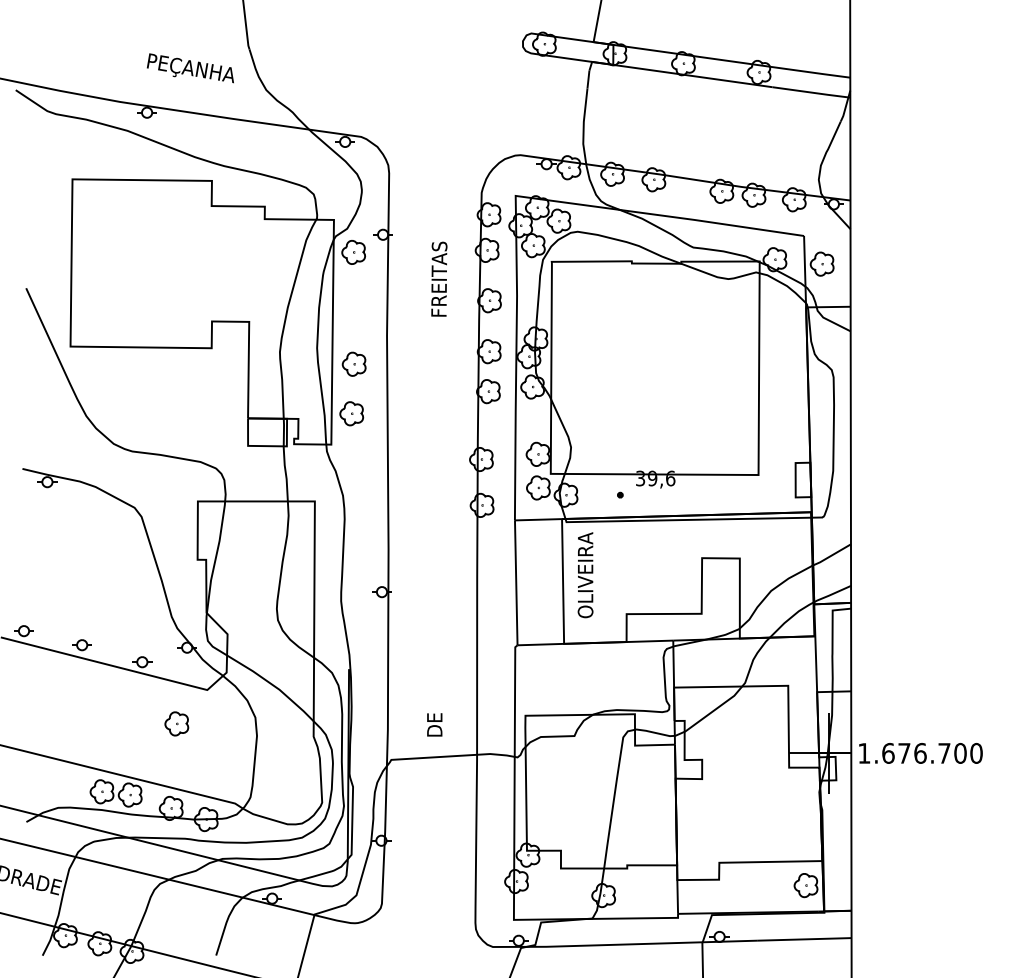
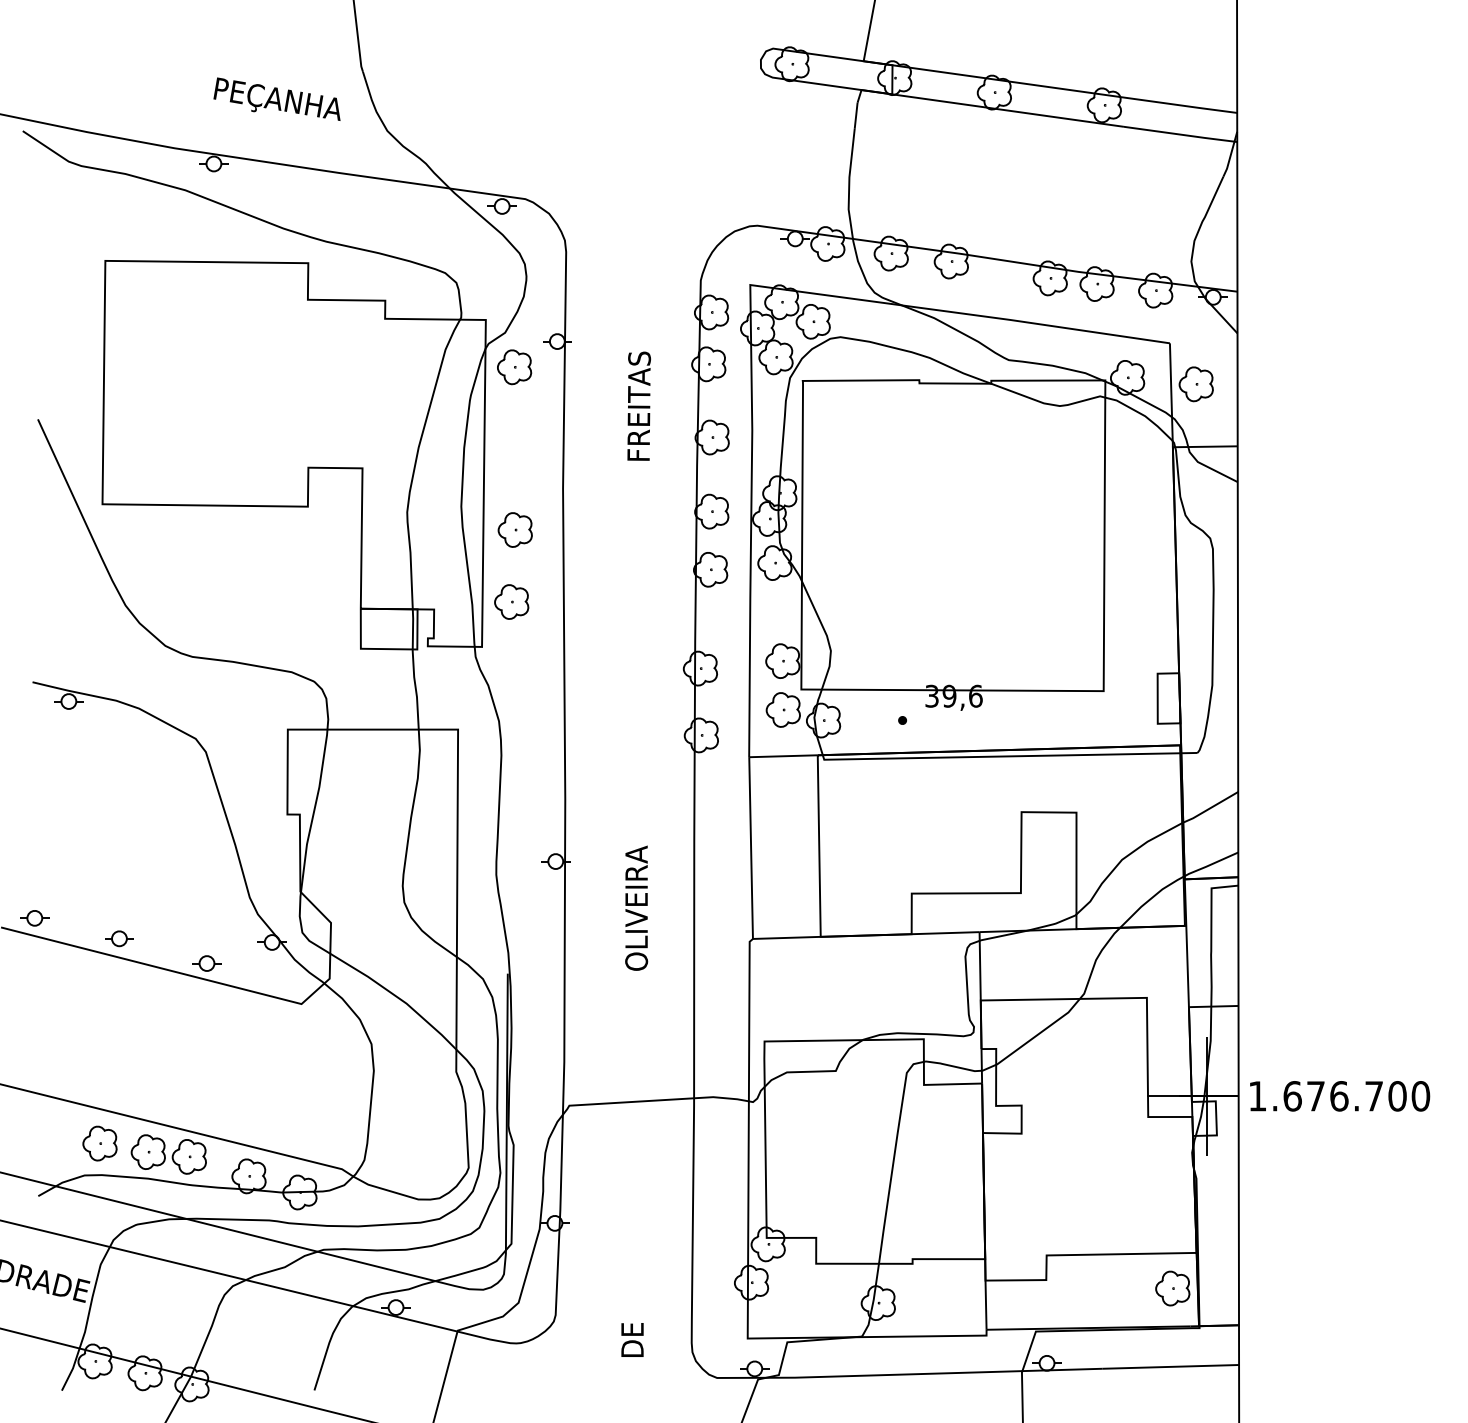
text: (585, 575) -> (636, 908), moved
part: (176, 723) -> (99, 1142), moved
text: (434, 724) -> (632, 1339), moved

